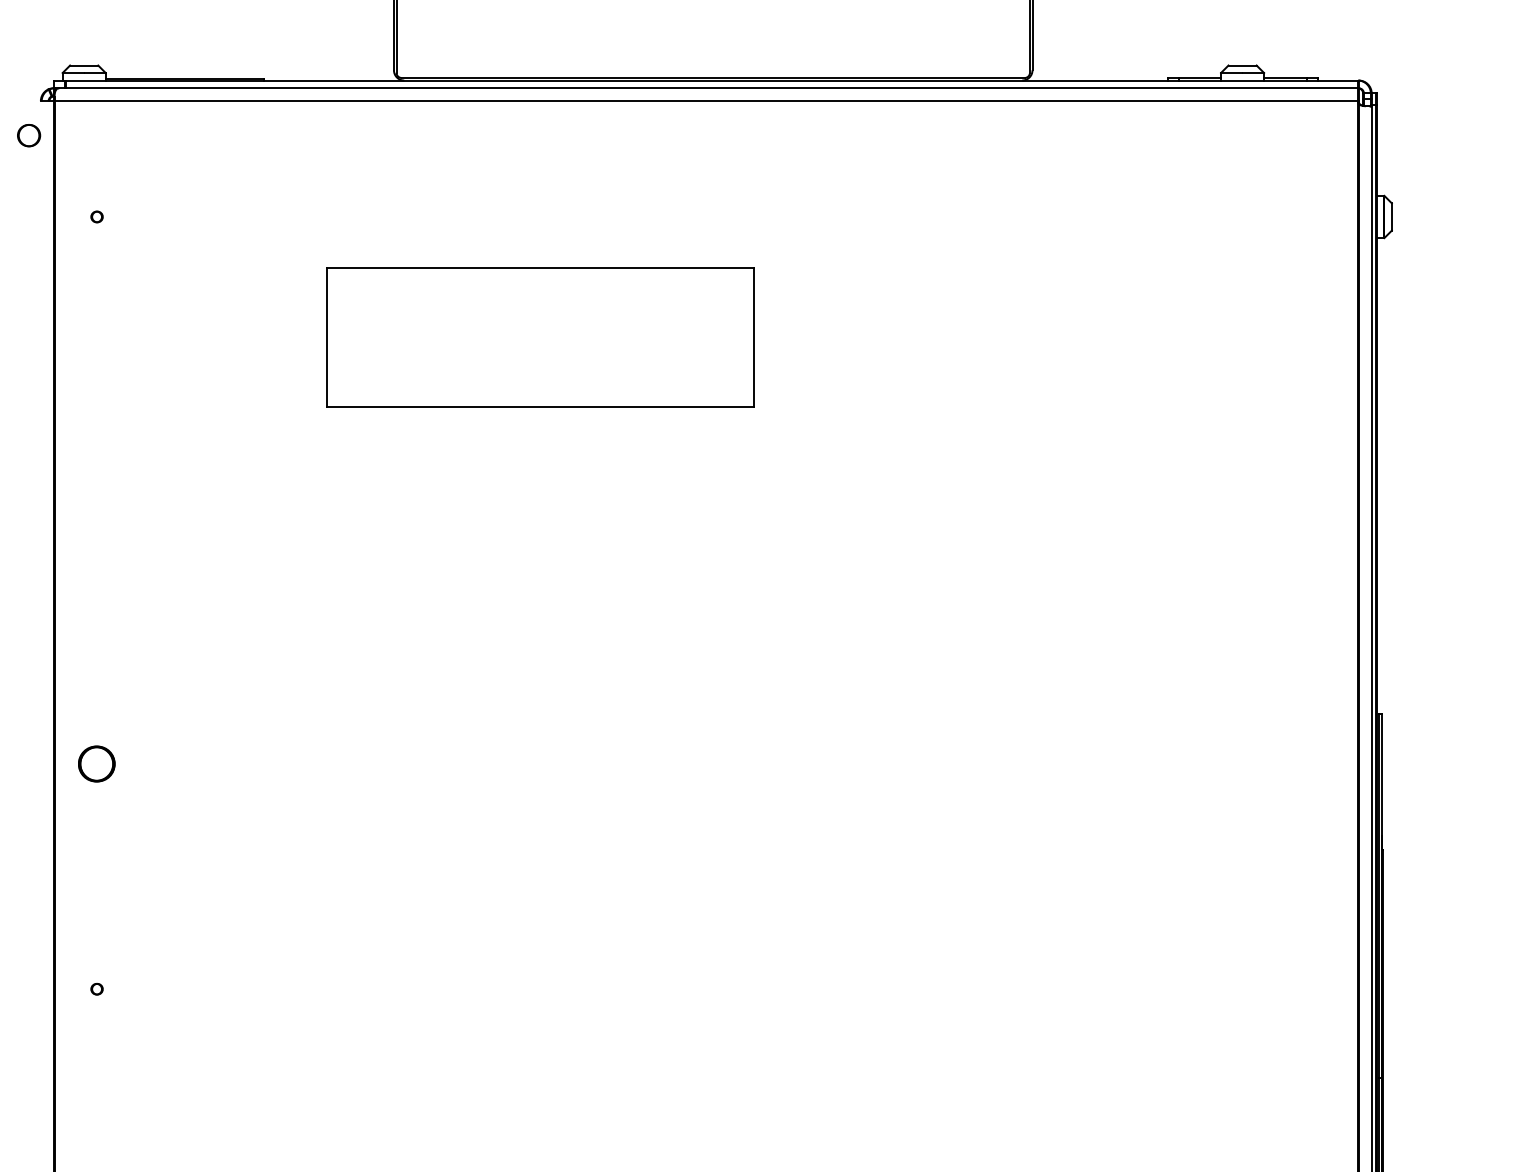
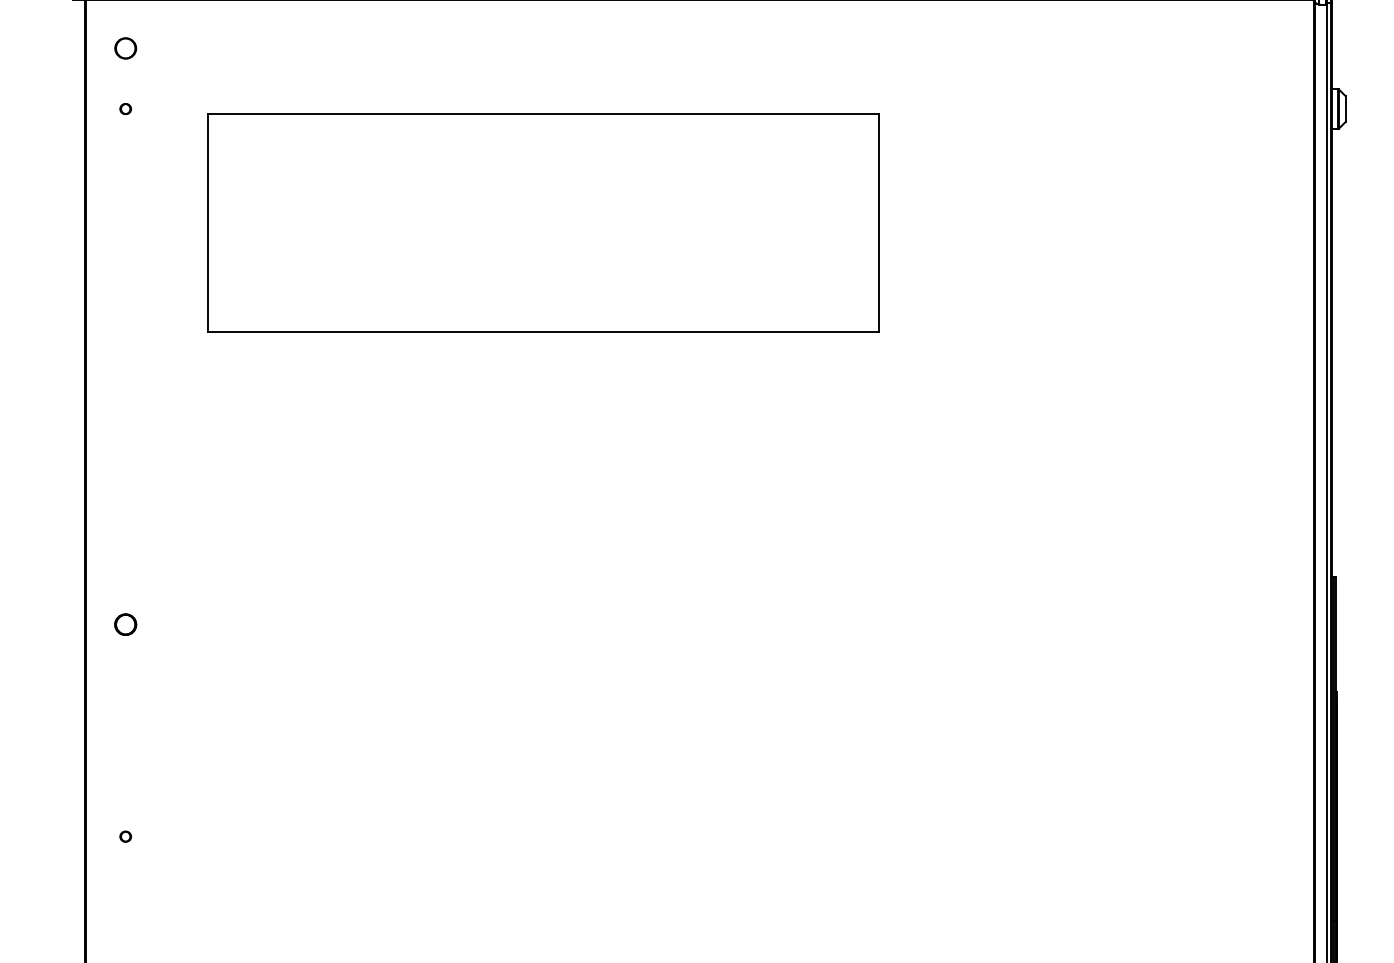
part: (29, 135) -> (126, 48), moved
part: (539, 337) -> (542, 222), size x1.67
part: (97, 764) -> (126, 624), size x0.62

